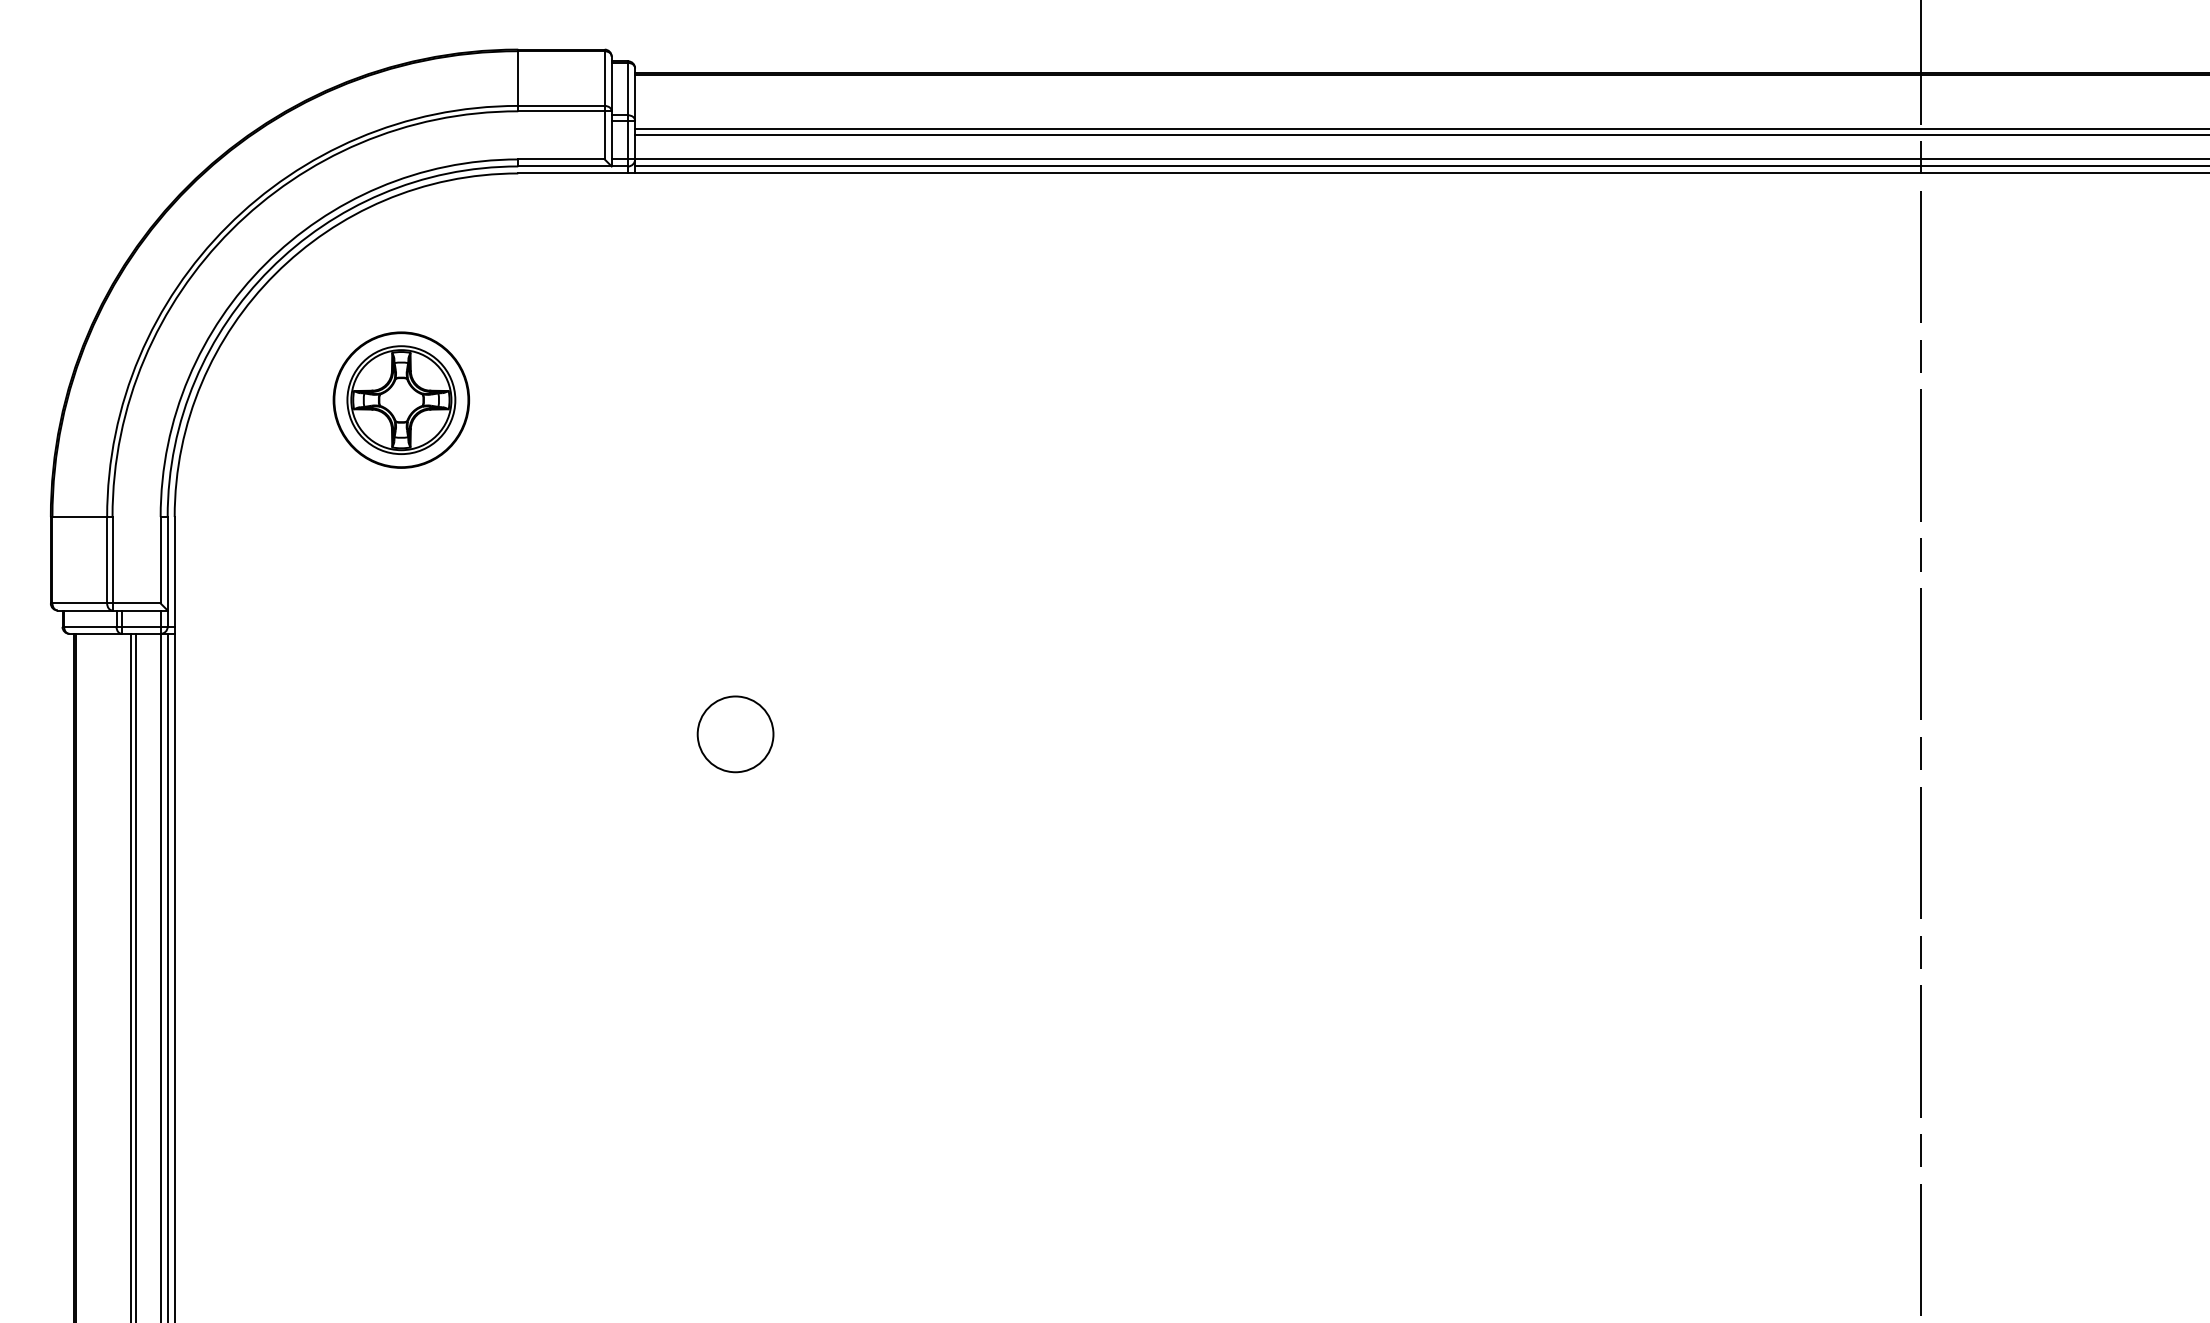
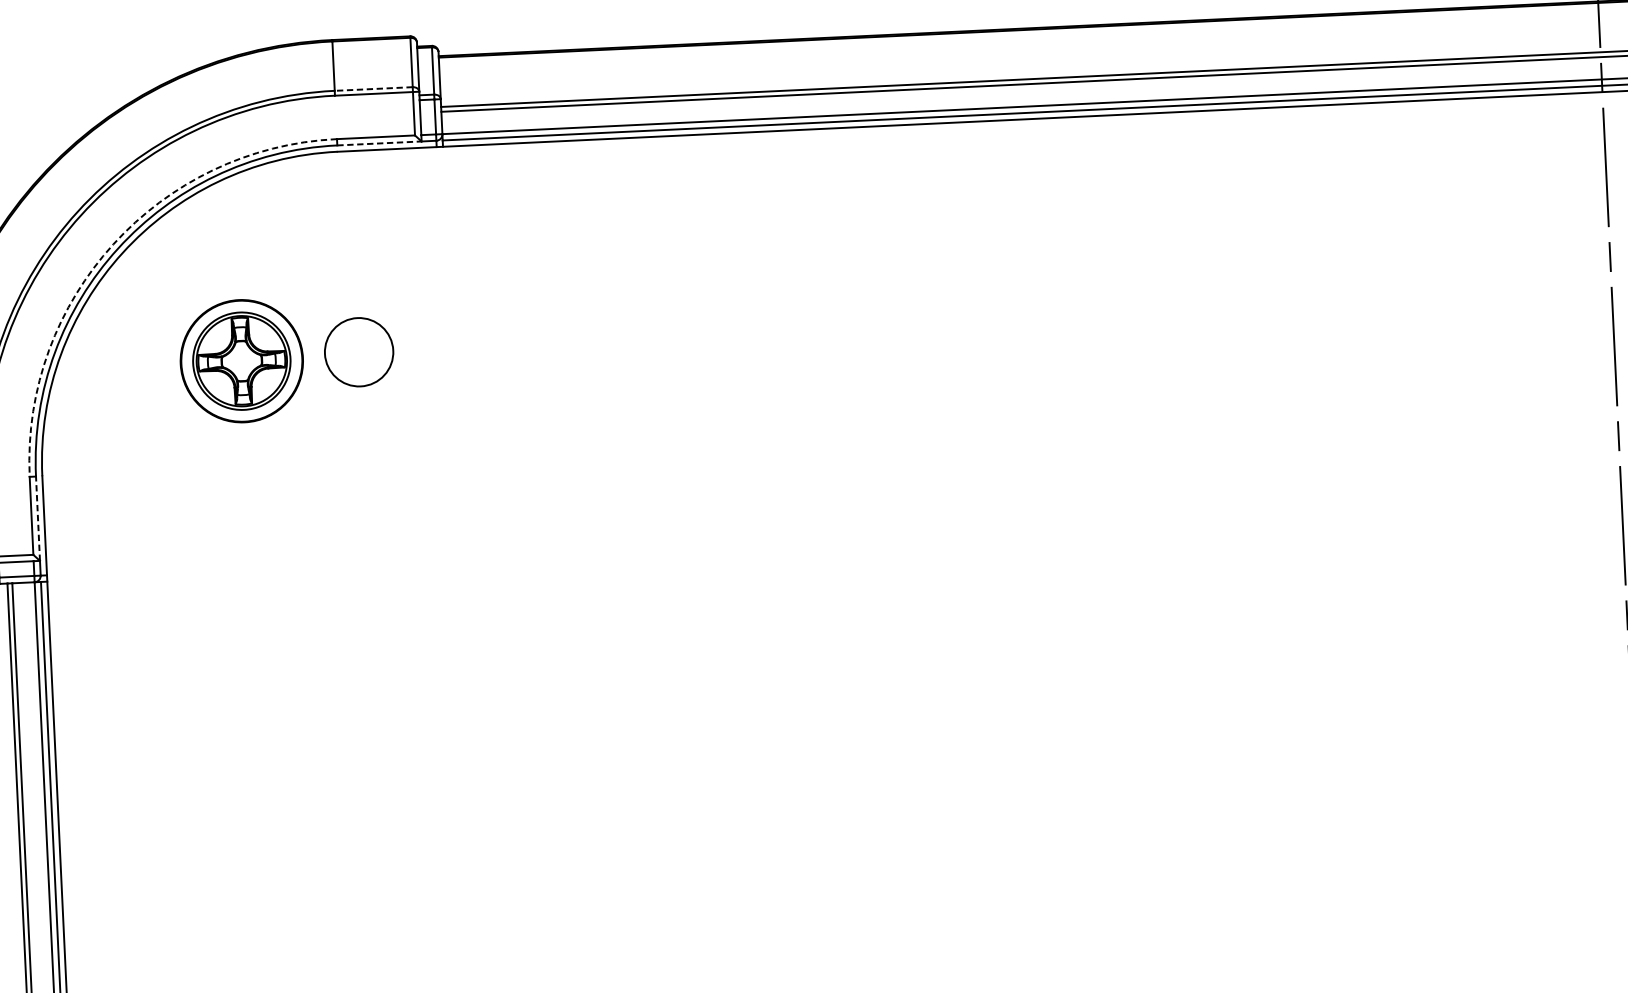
line: (560, 105) -> (372, 88), solid -> dashed
line: (564, 166) -> (379, 143), solid -> dashed
arc: (265, 264) -> (113, 244), solid -> dashed
line: (167, 563) -> (37, 518), solid -> dashed
circle: (735, 734) -> (359, 352), moved

